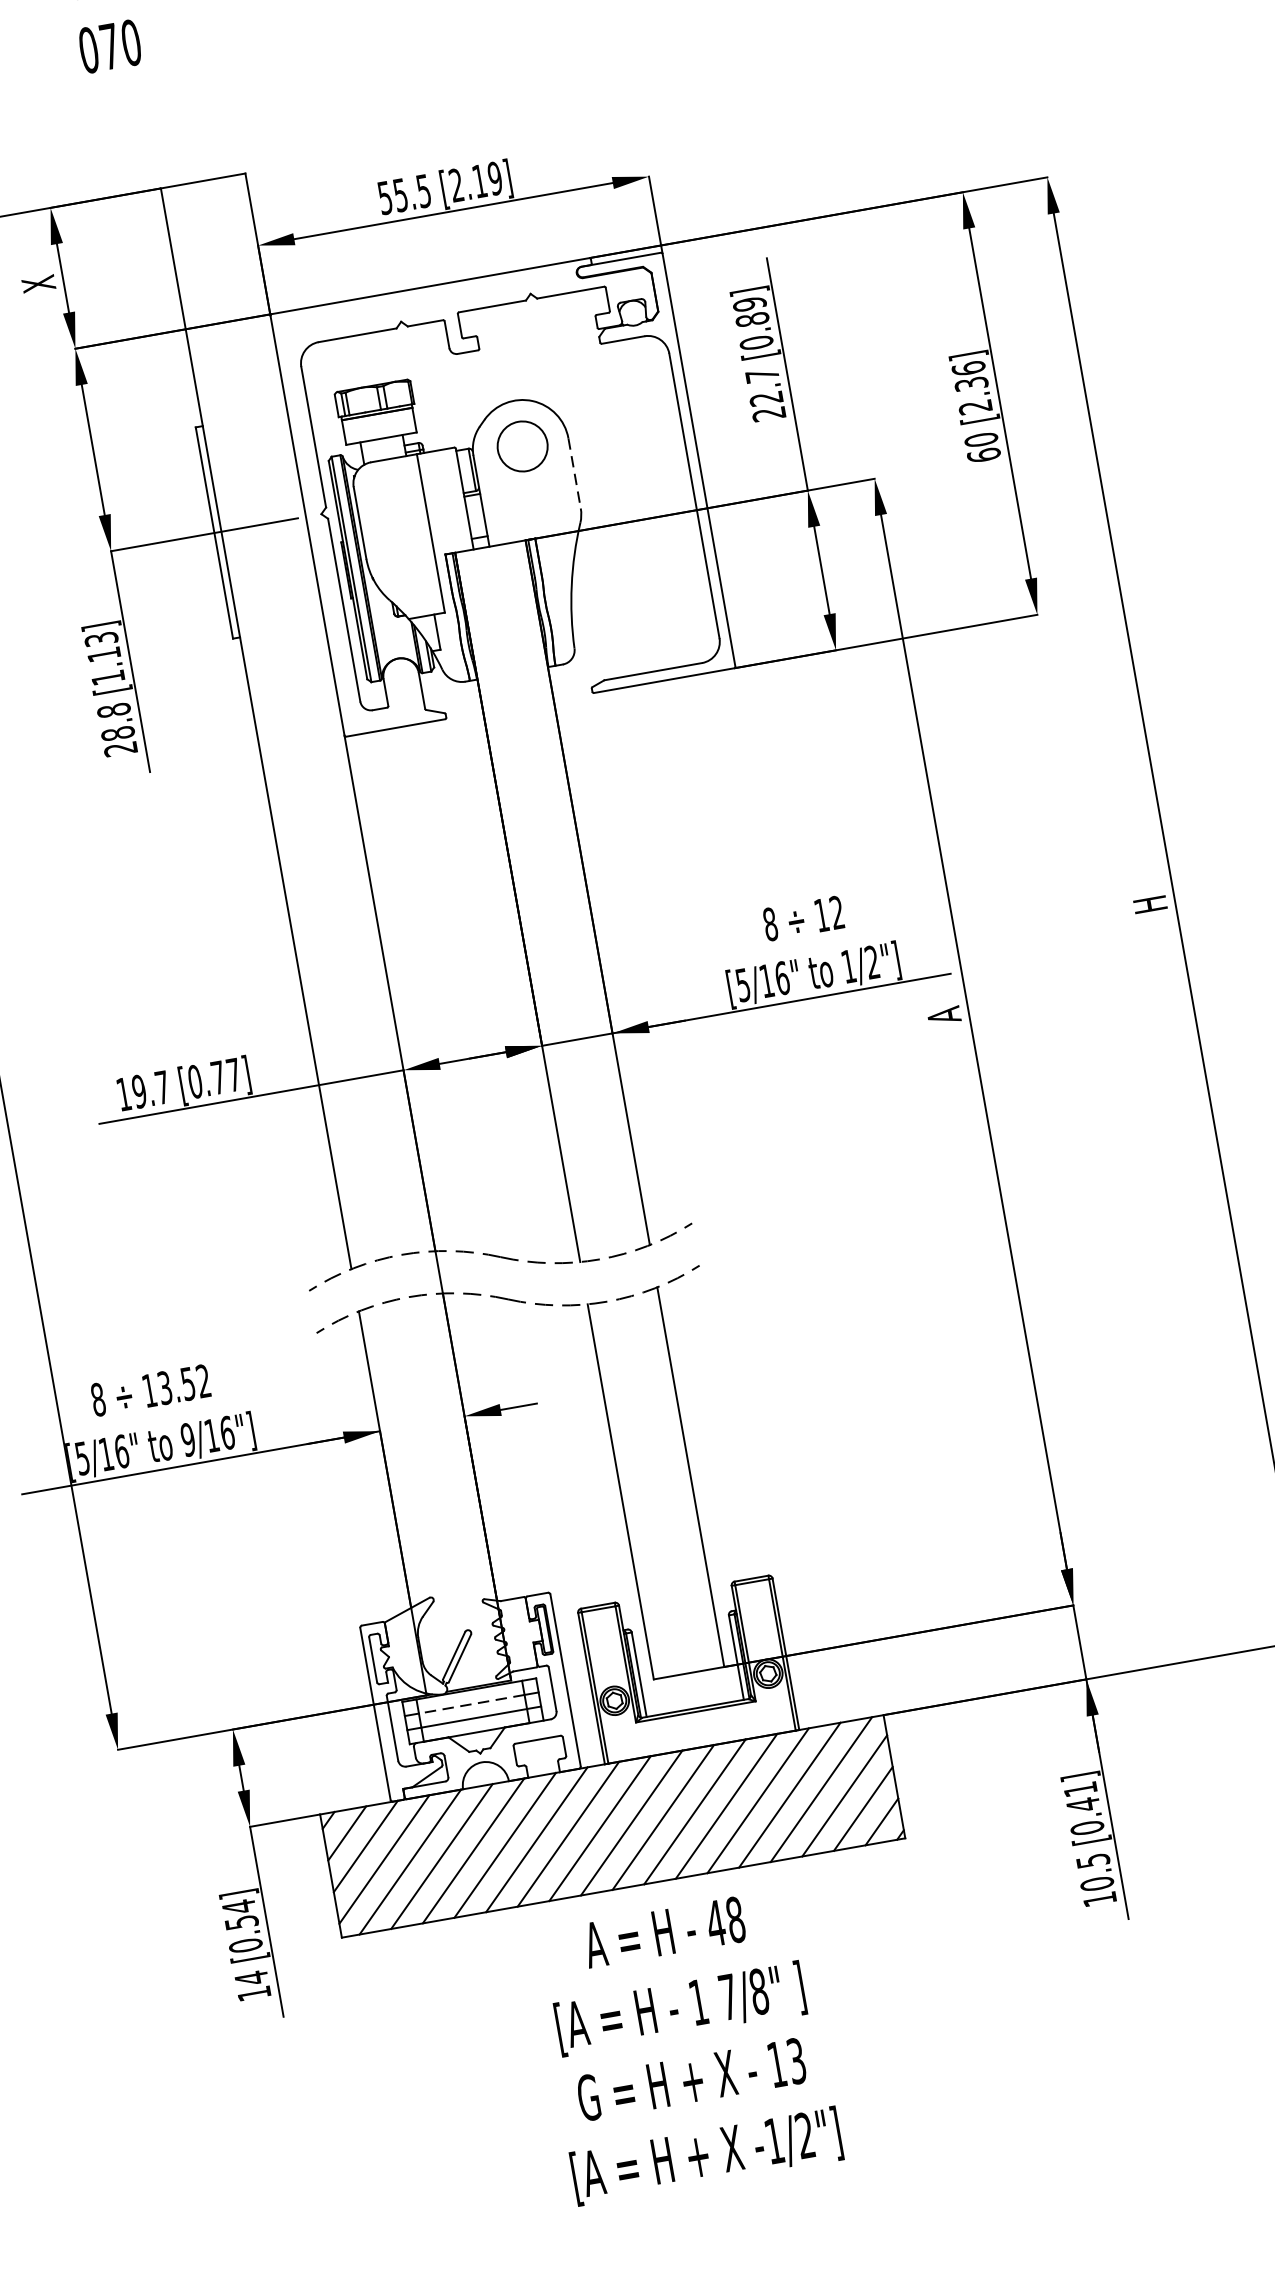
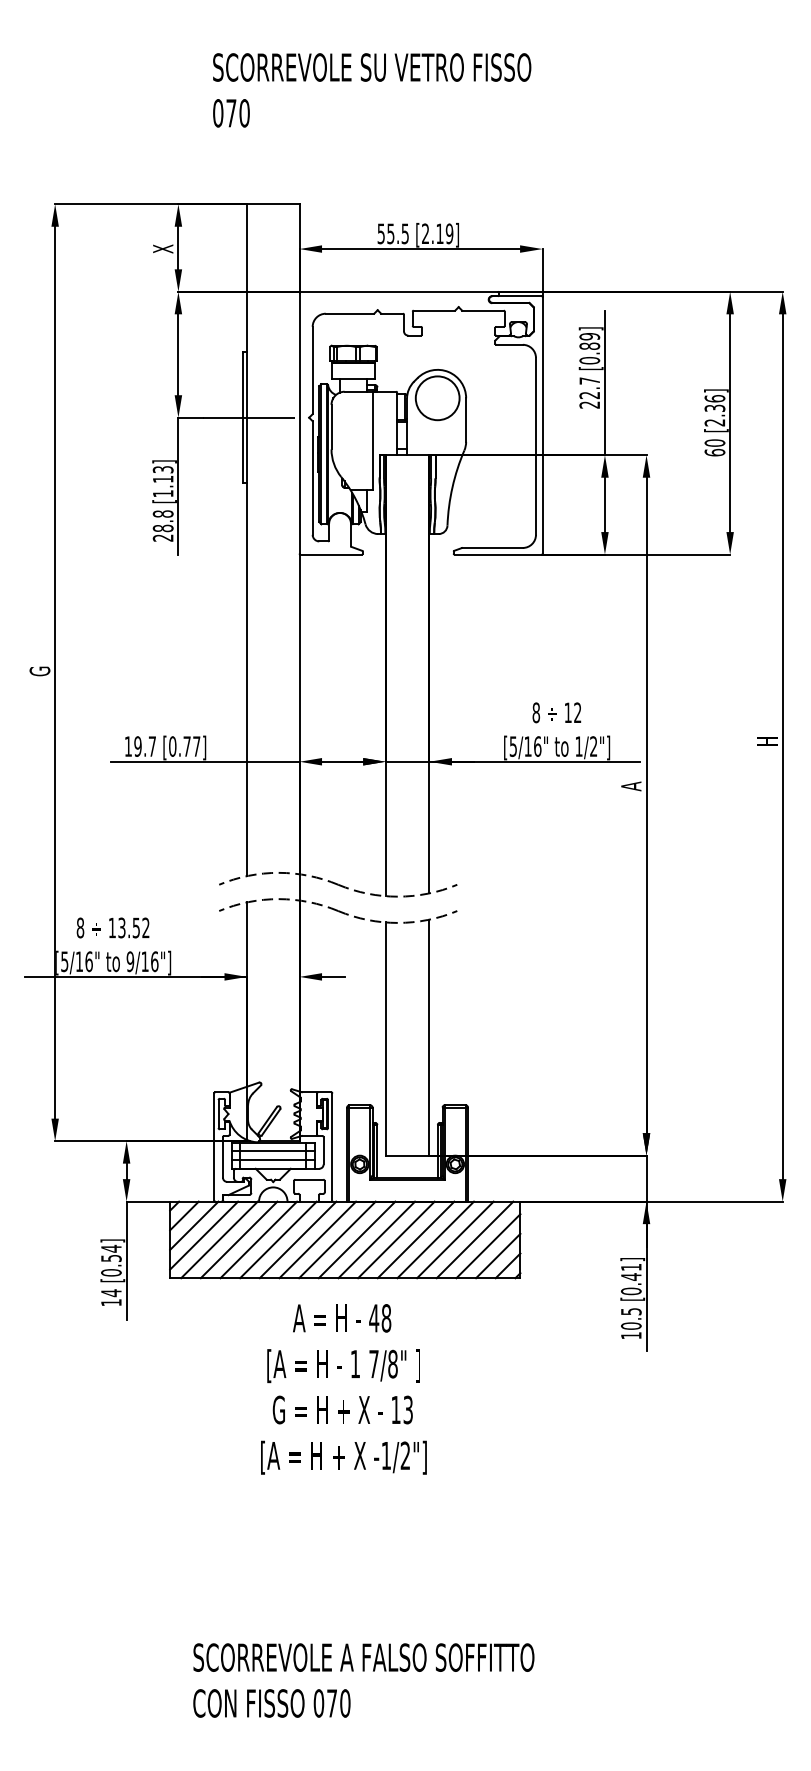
circle: (522, 446) -> (437, 398), size x1.43
line: (575, 473) -> (466, 420), dashed -> solid
line: (472, 1704) -> (273, 1151), dashed -> solid
text: (686, 2046) -> (343, 1389), moved

